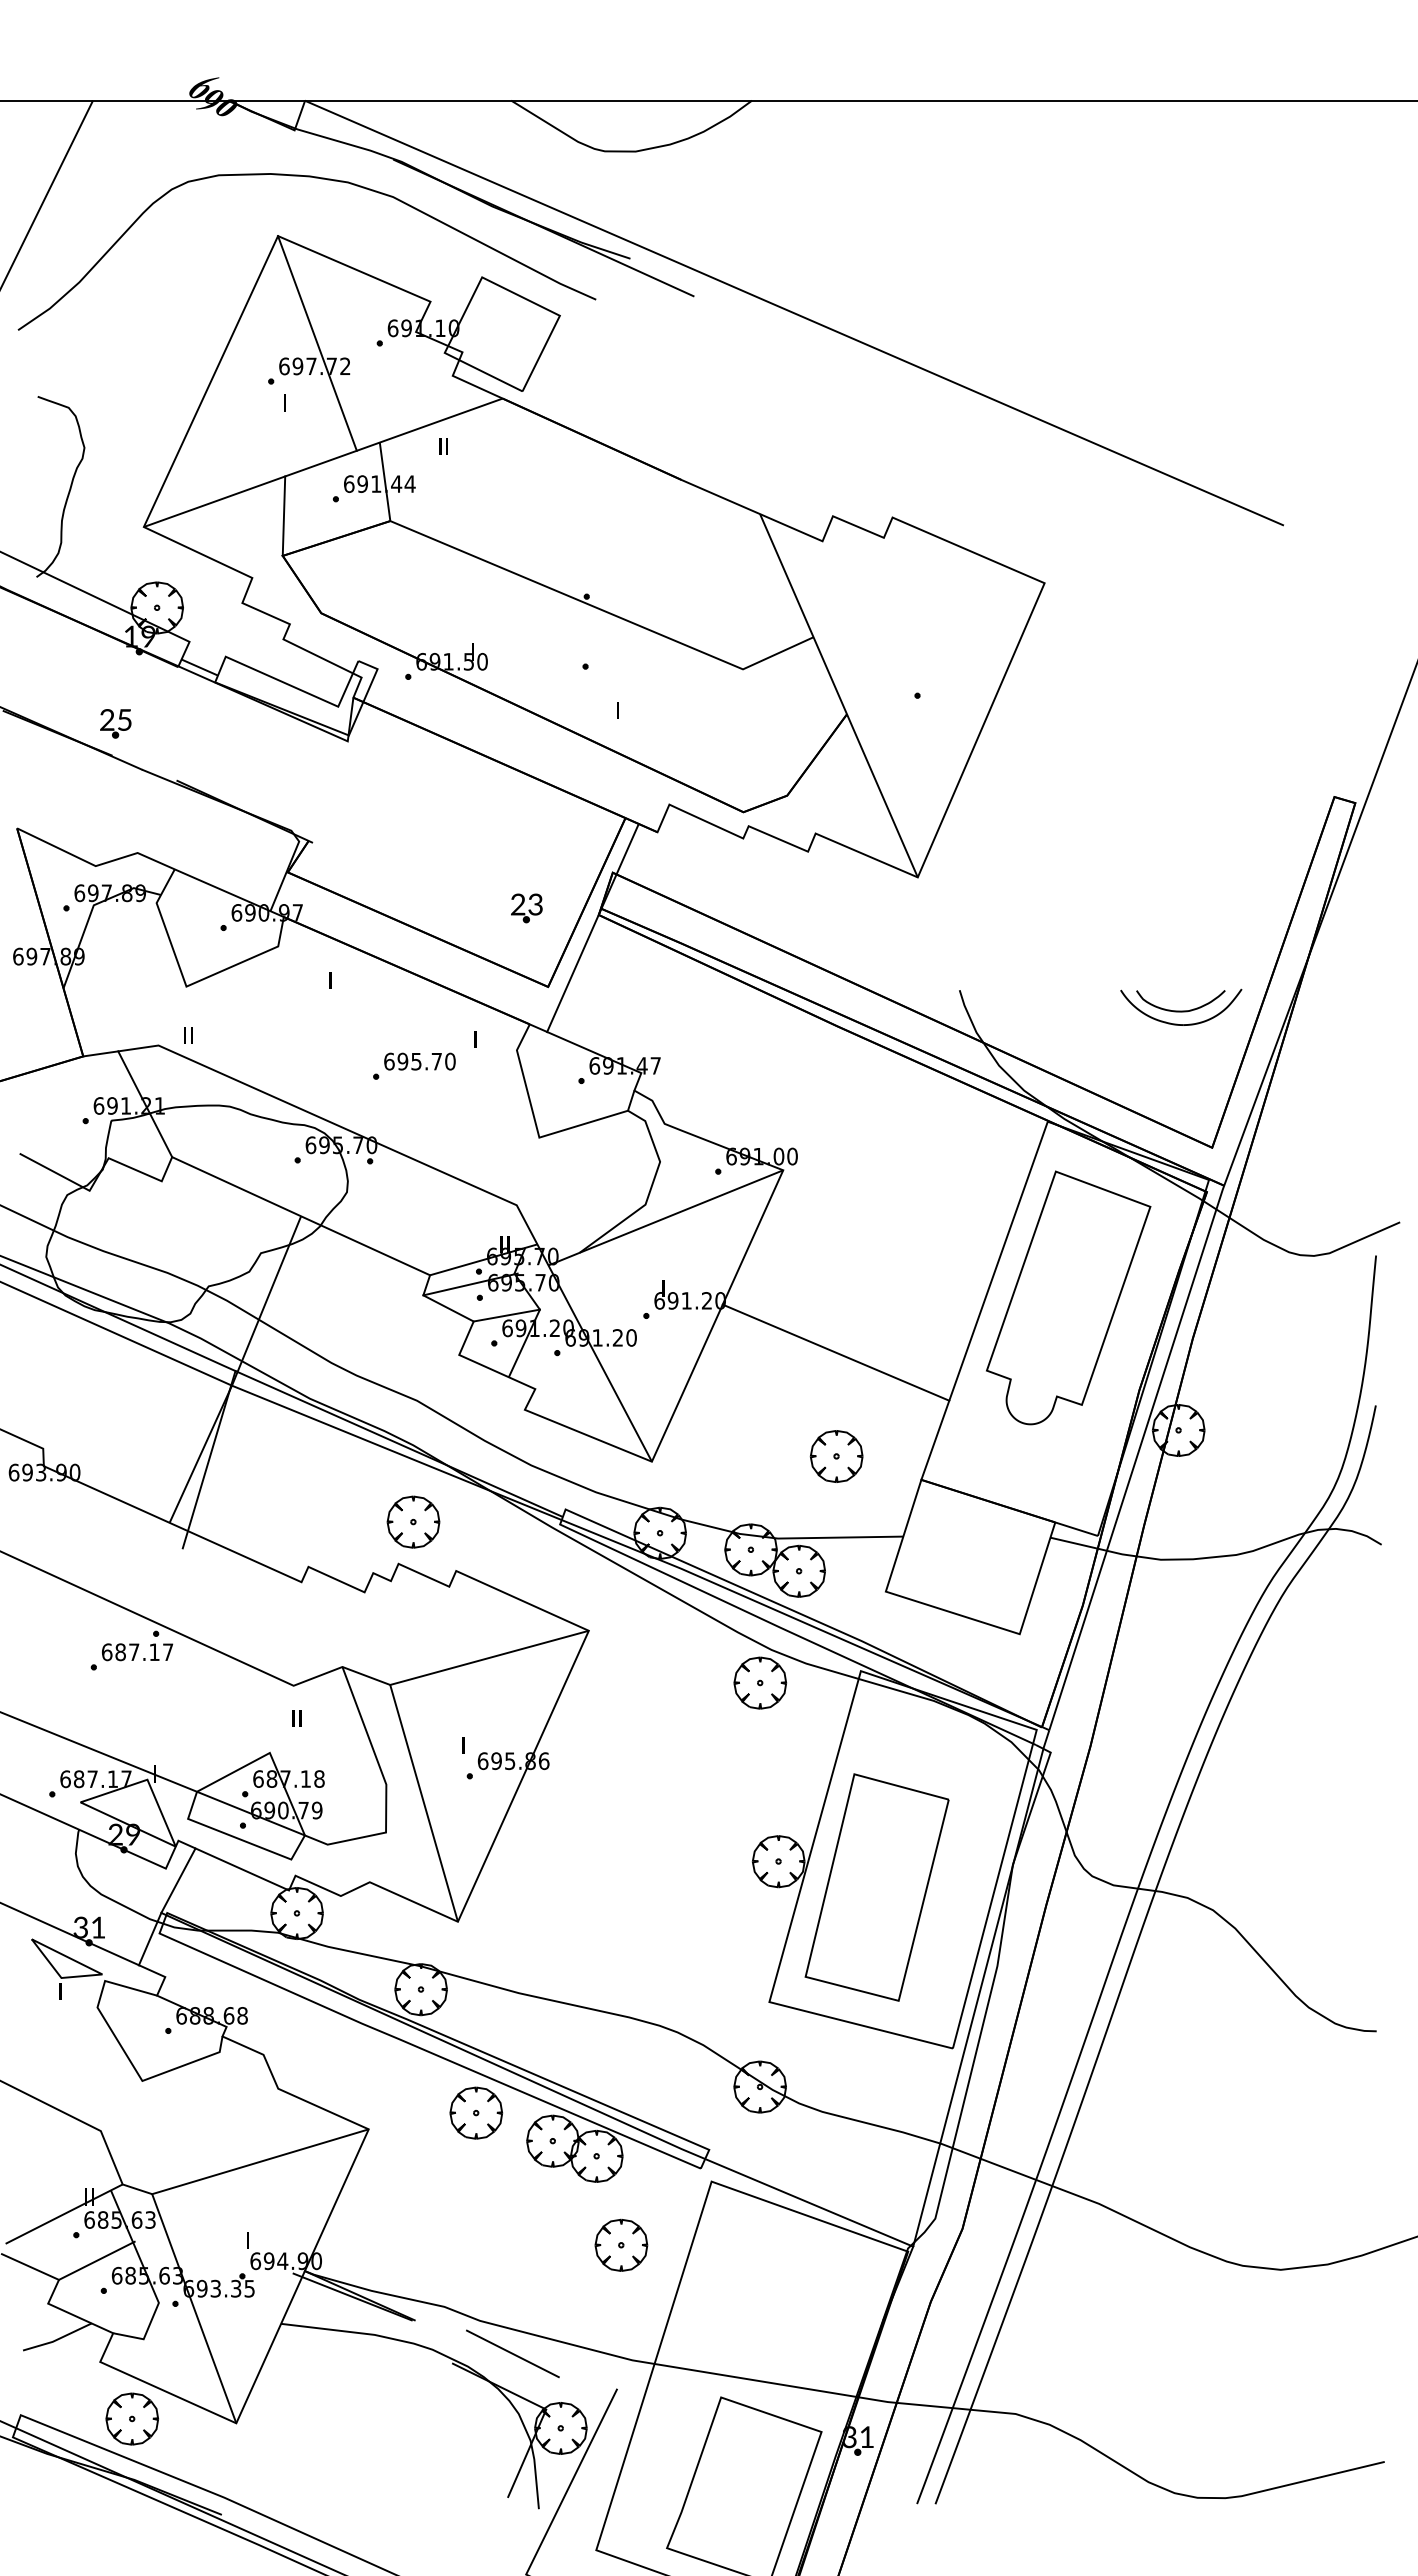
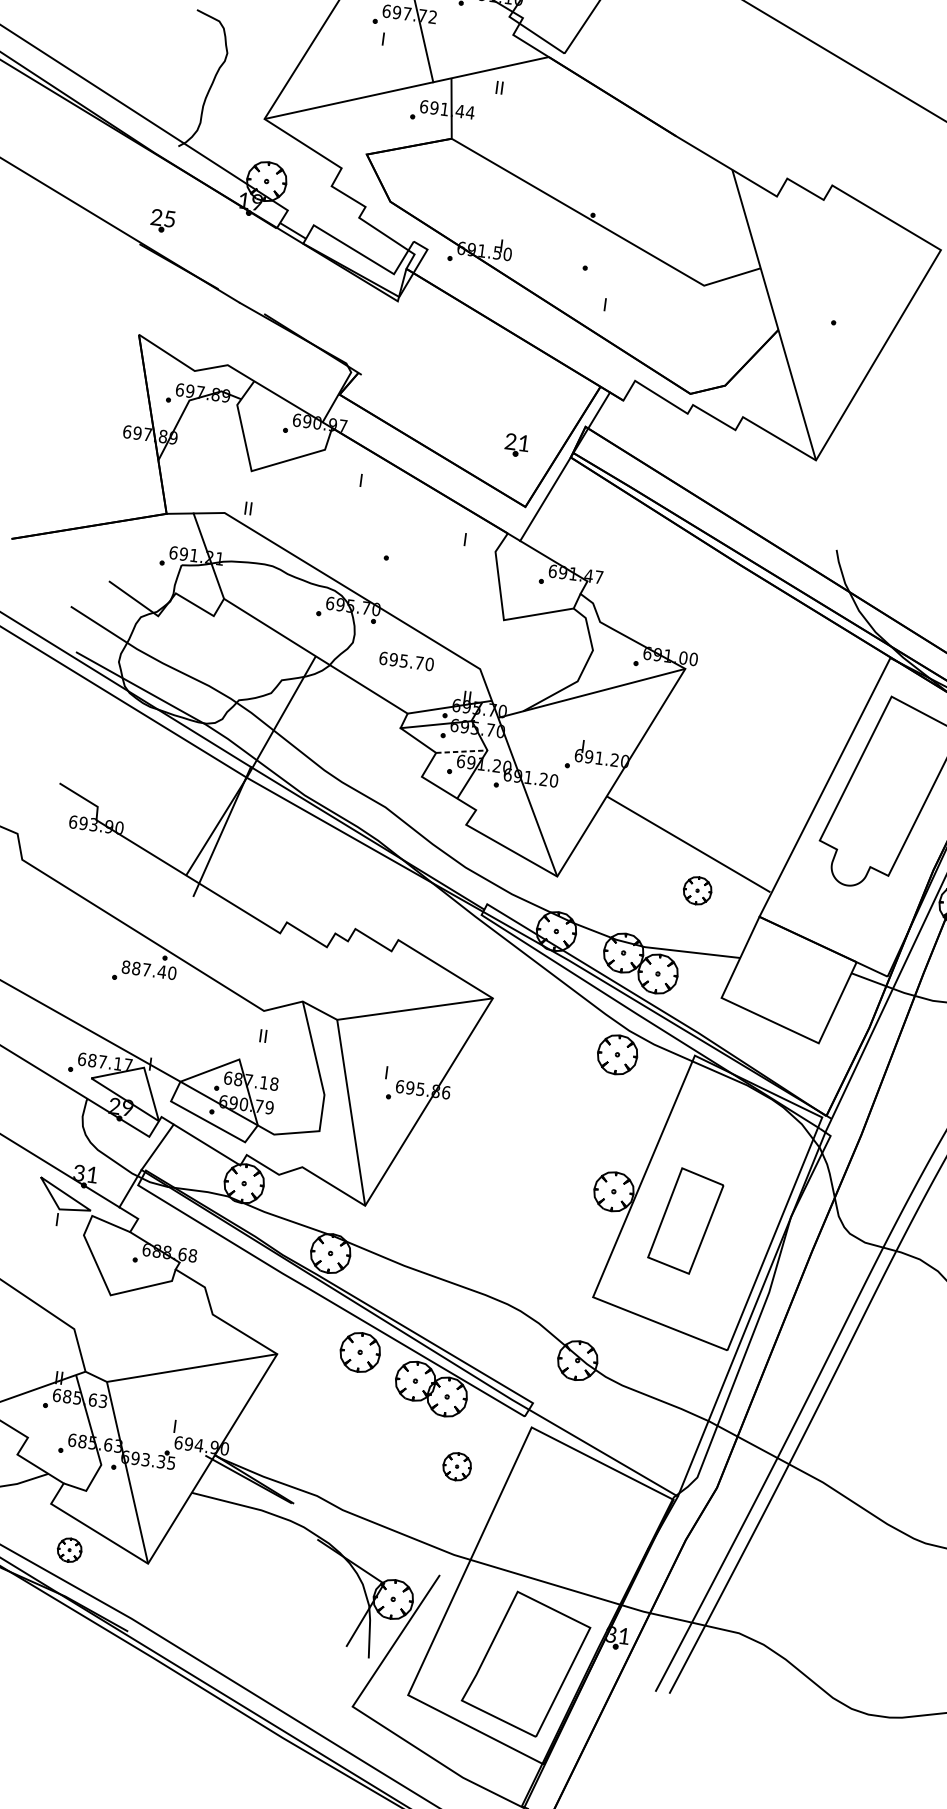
line: (283, 515) -> (371, 124), removed
part: (115, 723) -> (162, 220), moved
text: (535, 904) -> (523, 443), 23 -> 21
text: (419, 1061) -> (406, 661), moved
line: (506, 1315) -> (461, 751), solid -> dashed
line: (835, 1352) -> (688, 844), moved
part: (836, 1456) -> (697, 890), size x0.7
part: (413, 1521) -> (370, 898), removed
text: (137, 1652) -> (149, 970), 687.17 -> 887.40
part: (876, 1887) -> (685, 1221), size x0.6
part: (621, 2244) -> (457, 1466), size x0.7
line: (96, 2260) -> (58, 1426), removed
line: (512, 2353) -> (364, 1537), removed
part: (131, 2418) -> (69, 1549), size x0.6

